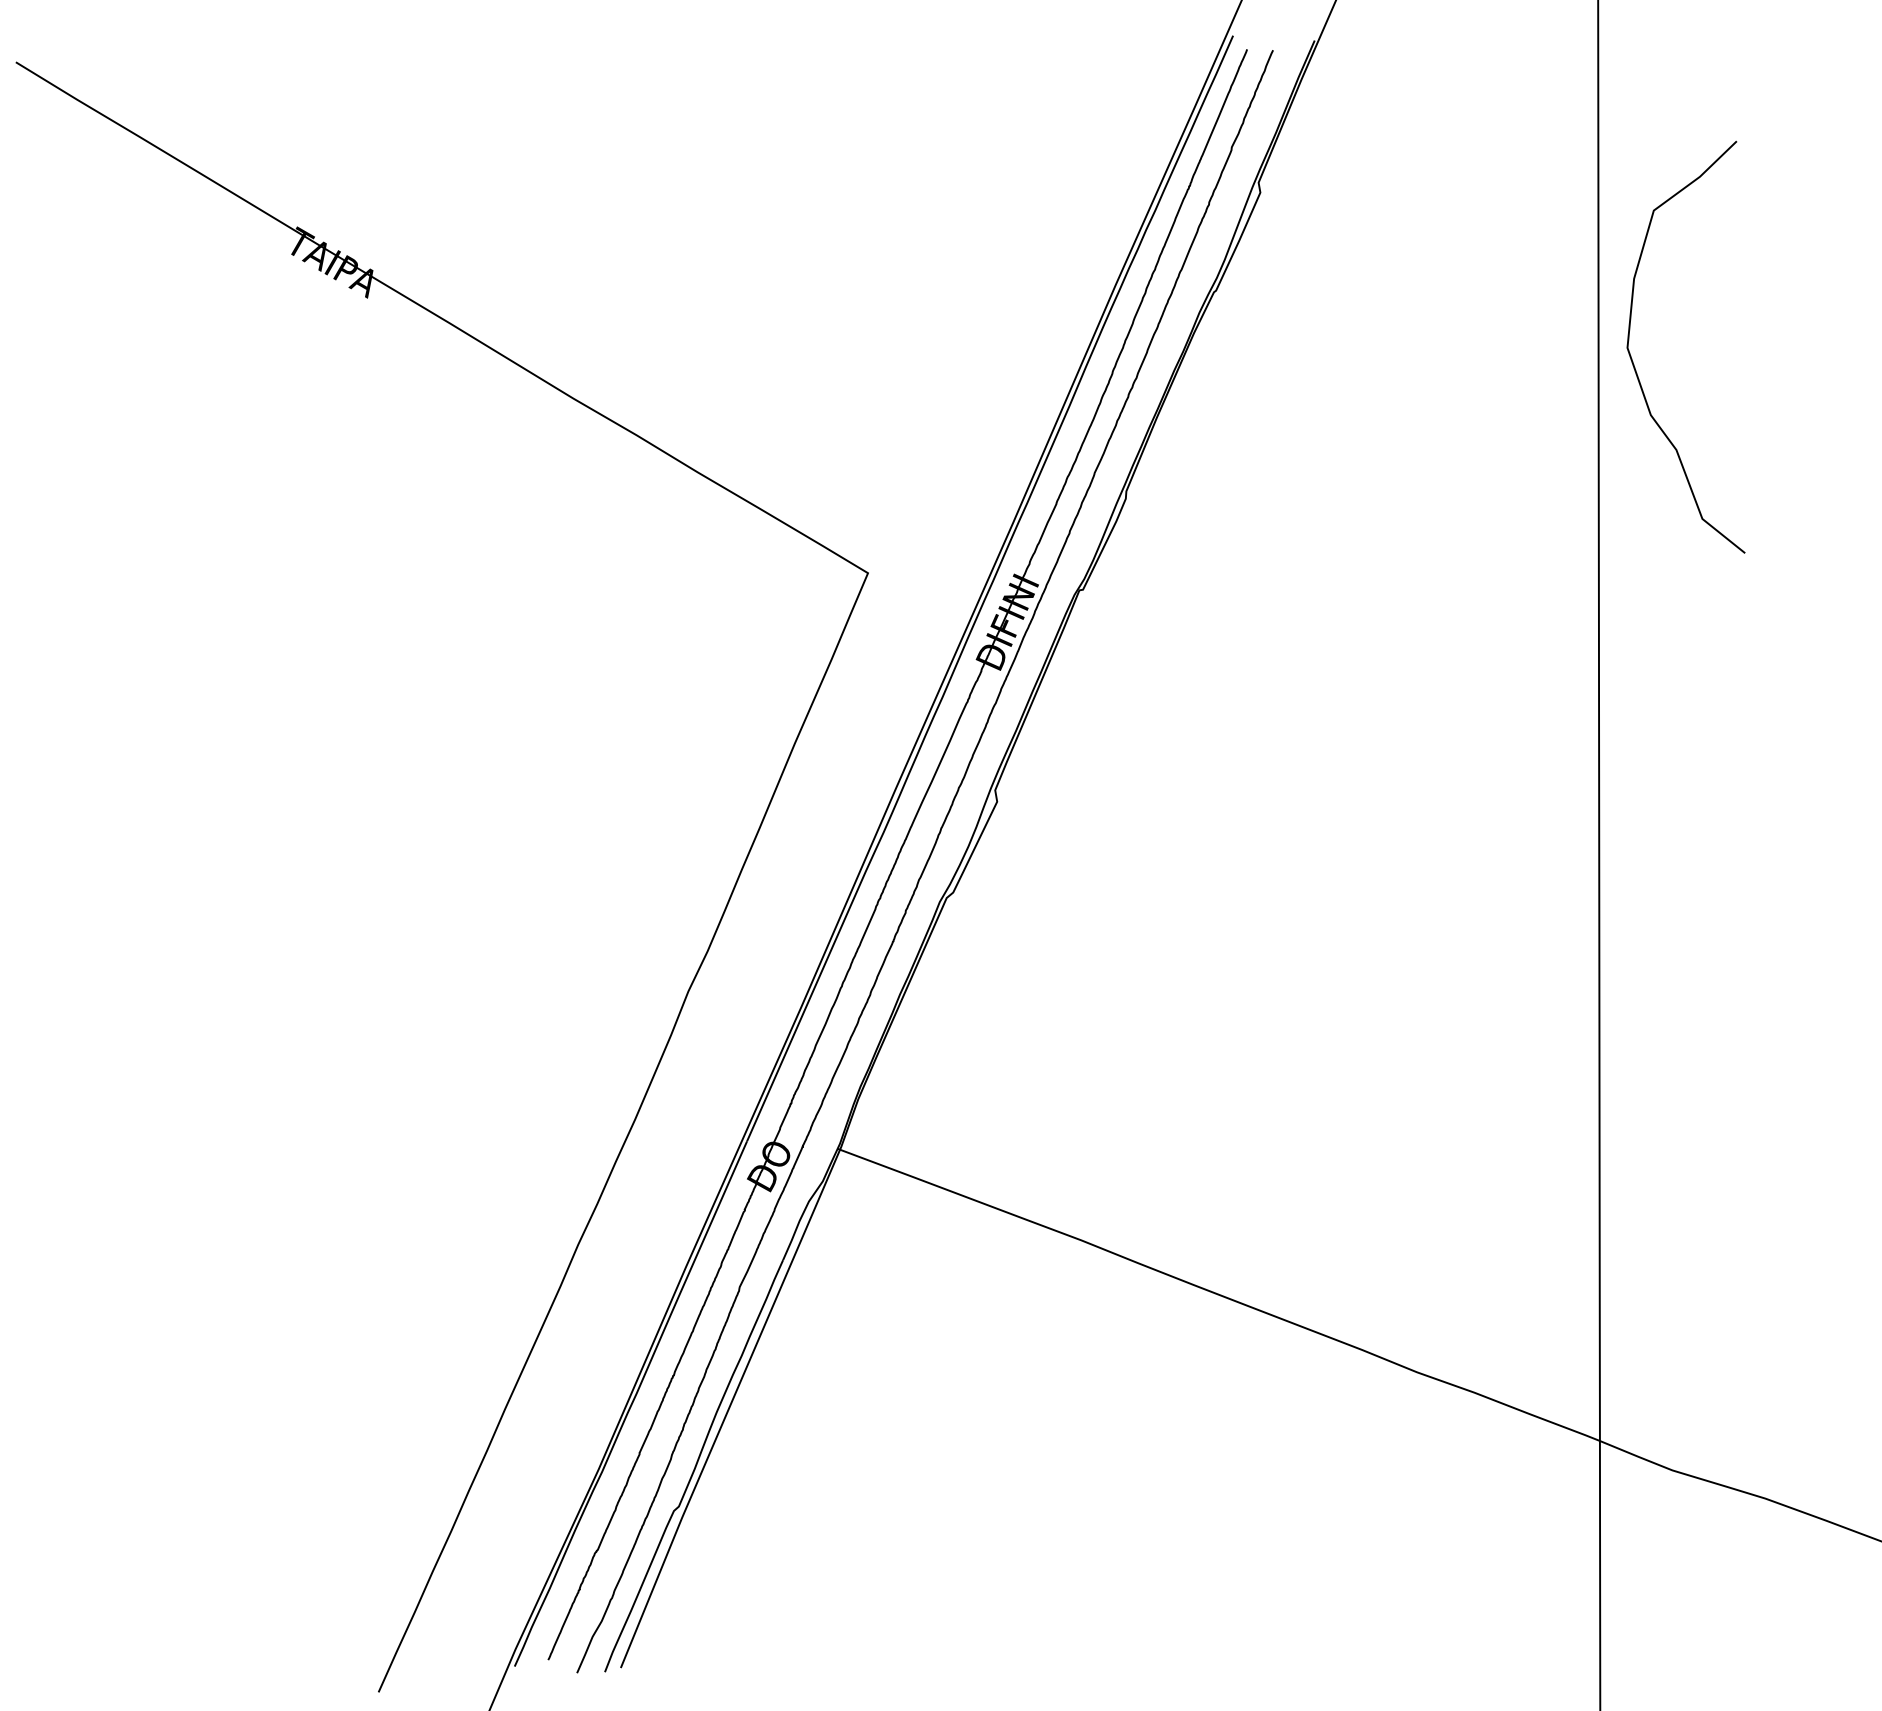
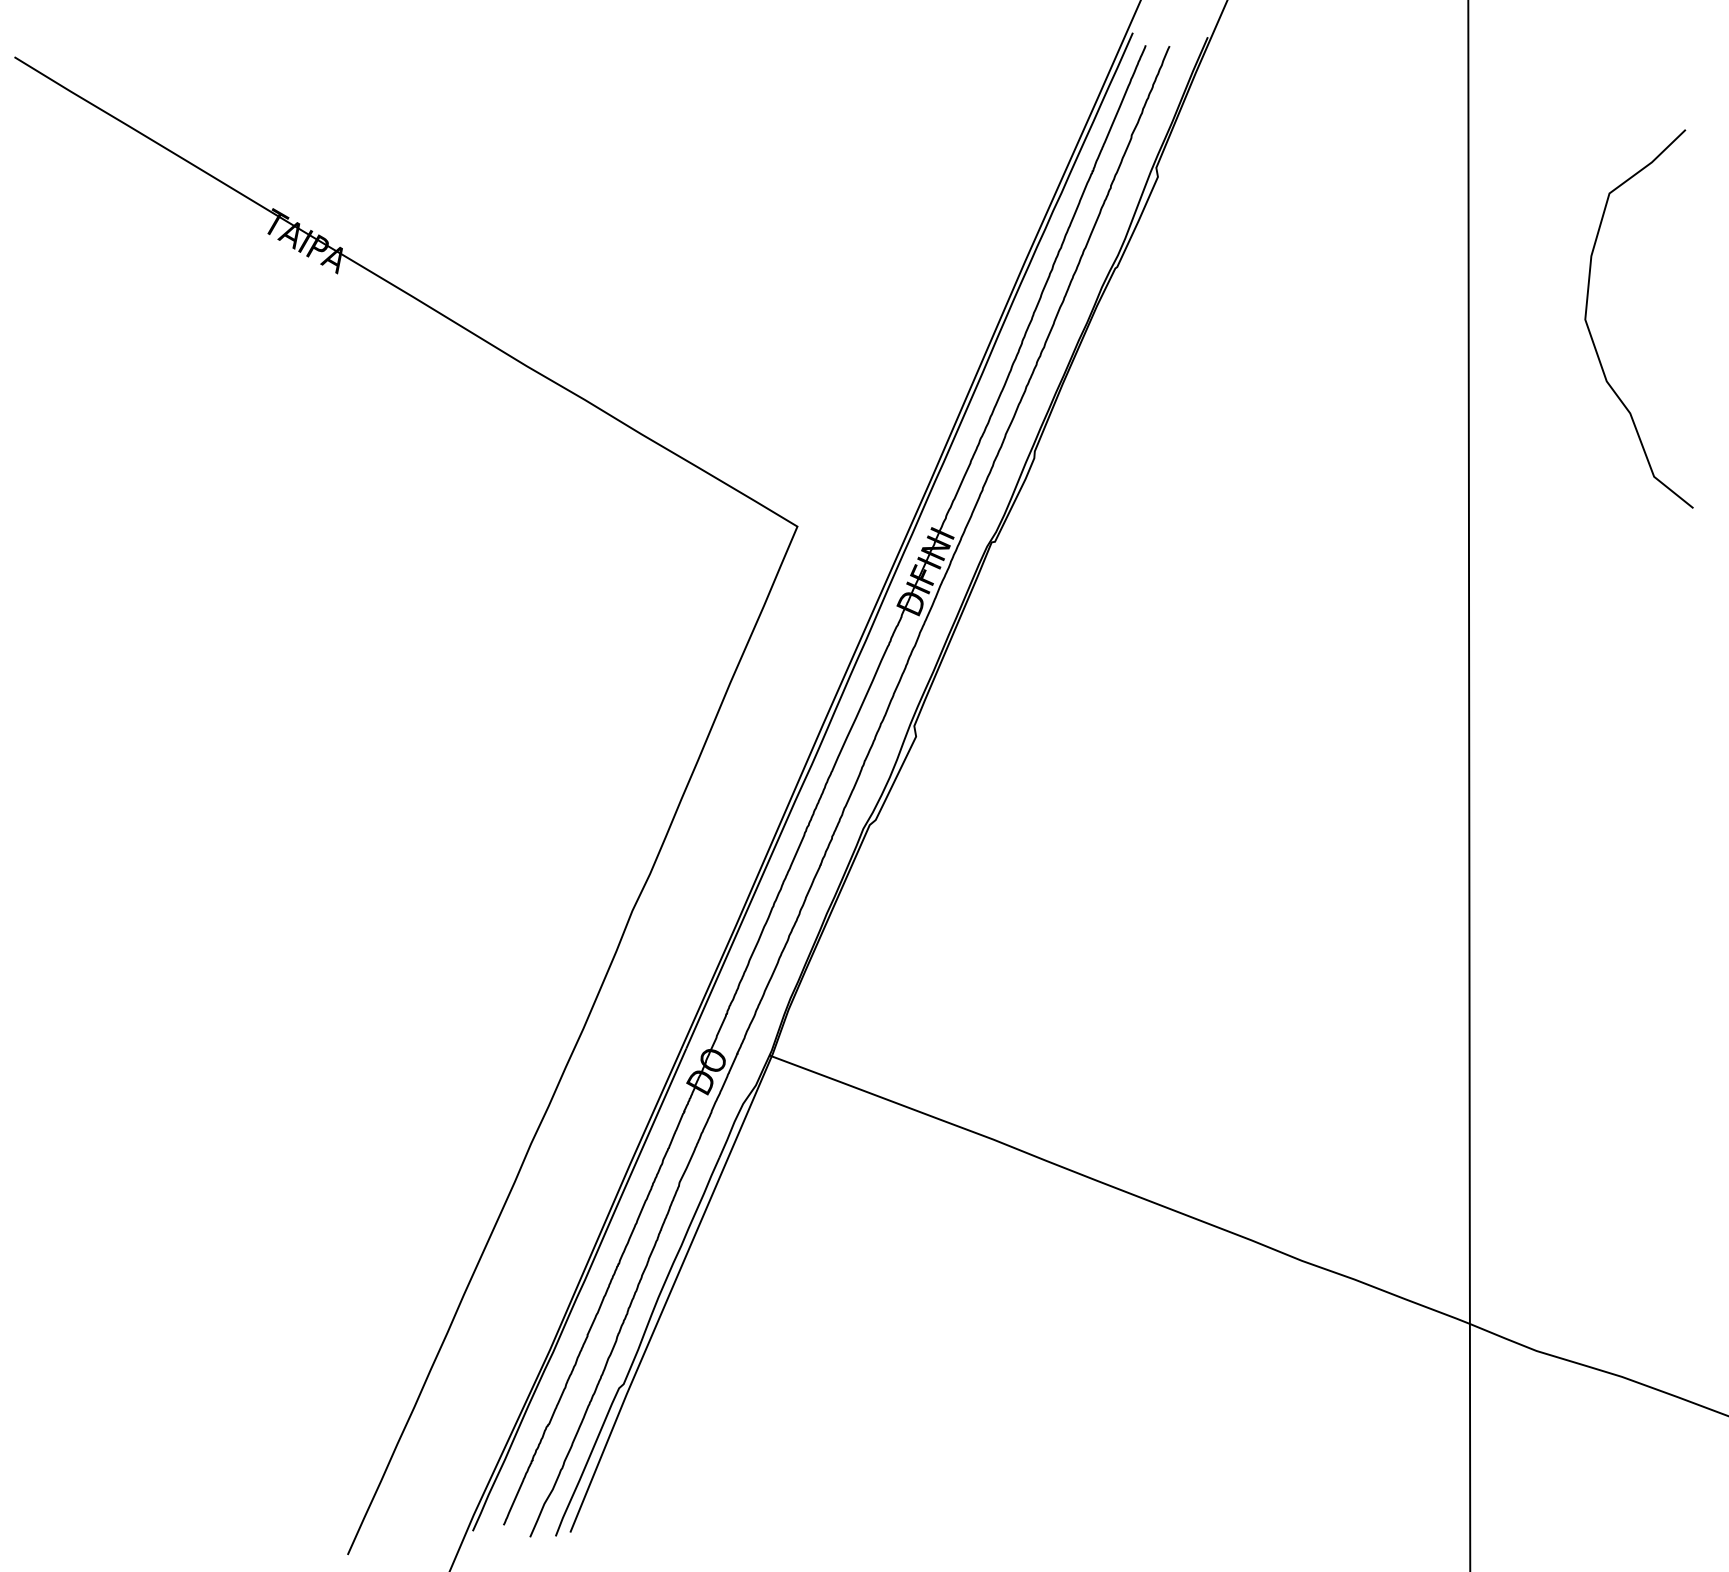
curve: (1634, 364) -> (1591, 334), moved

